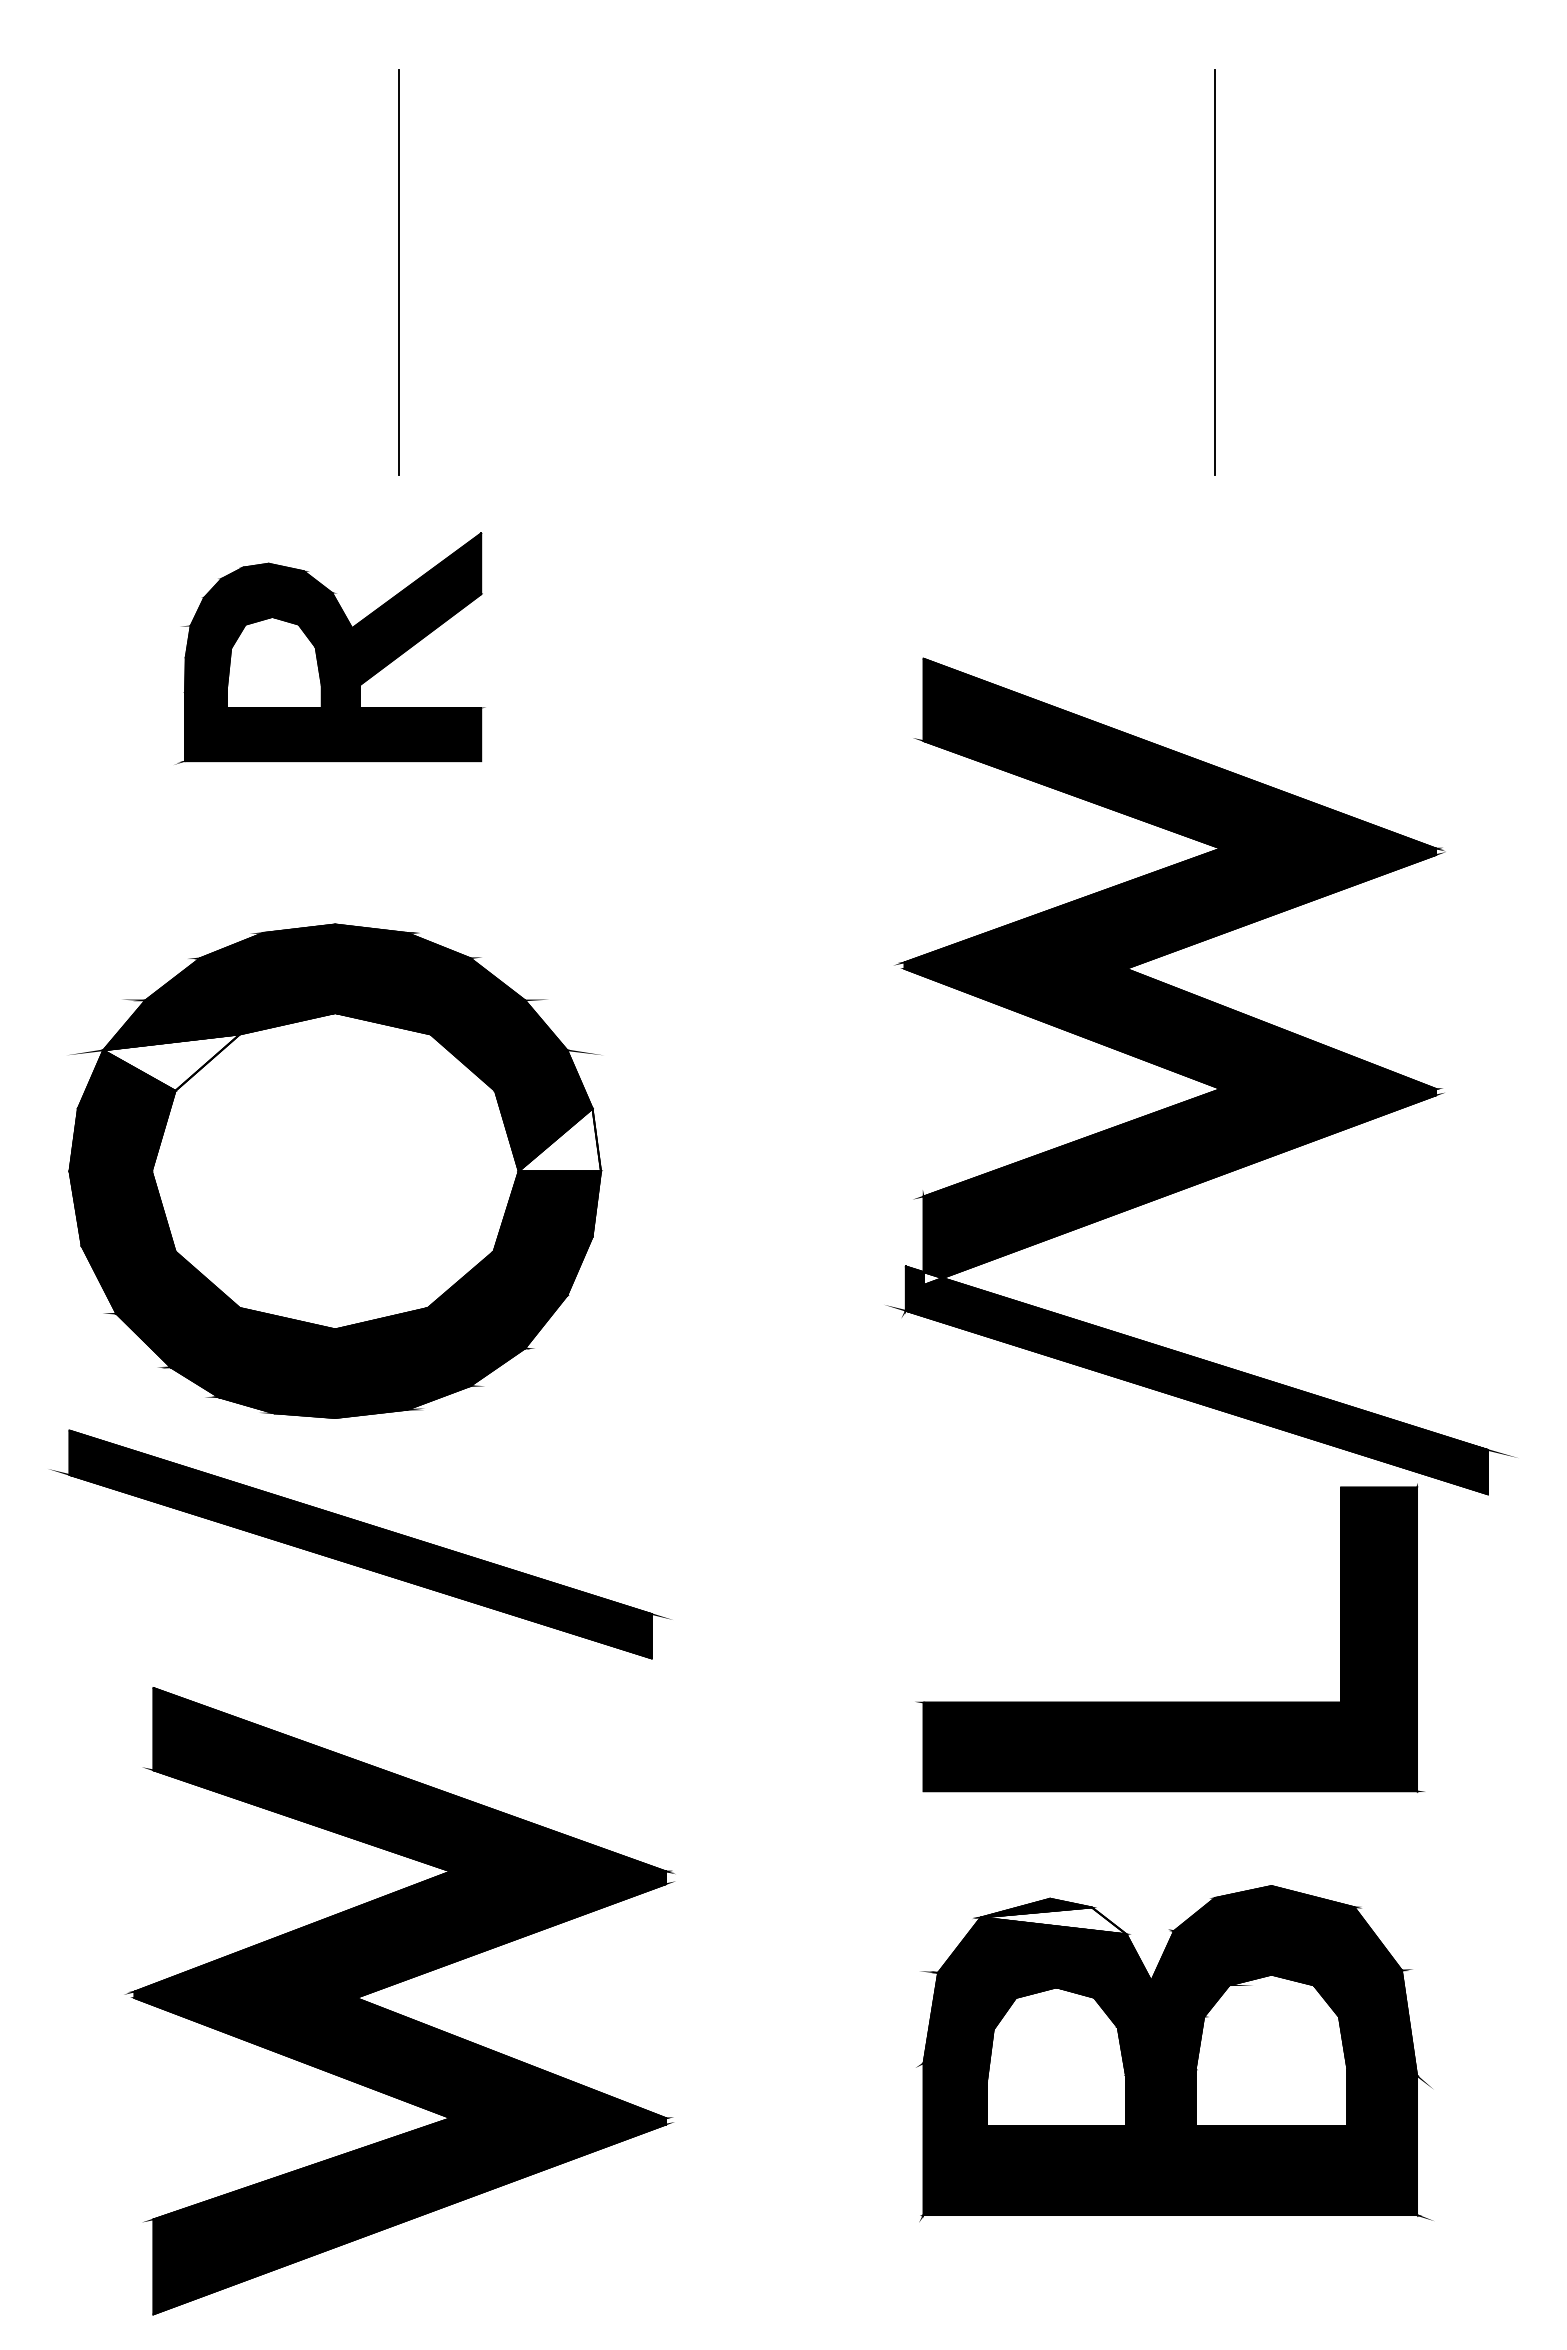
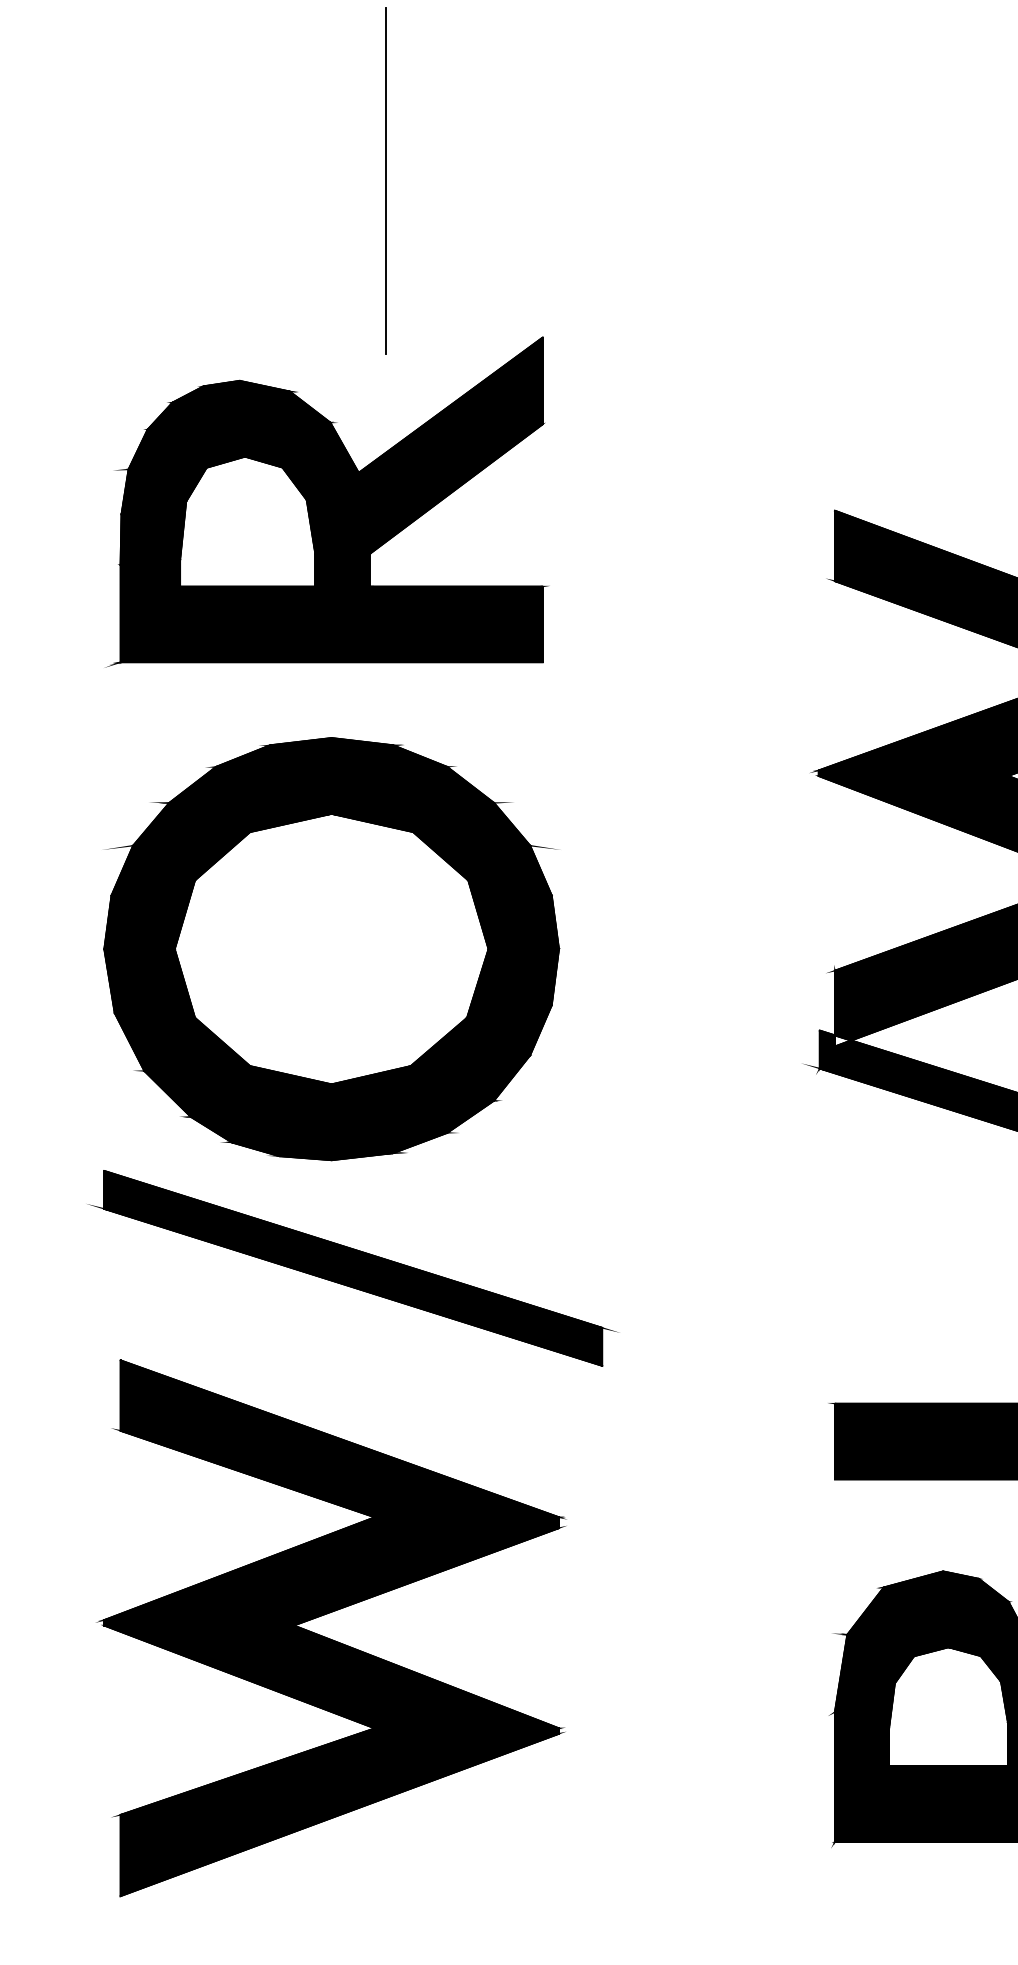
part: (329, 648) -> (326, 501), size x1.67
fill: (171, 1062) -> (191, 856), added
fill: (559, 1139) -> (523, 921), added
fill: (1053, 1920) -> (946, 1590), added
part: (394, 2011) -> (326, 1637), moved

